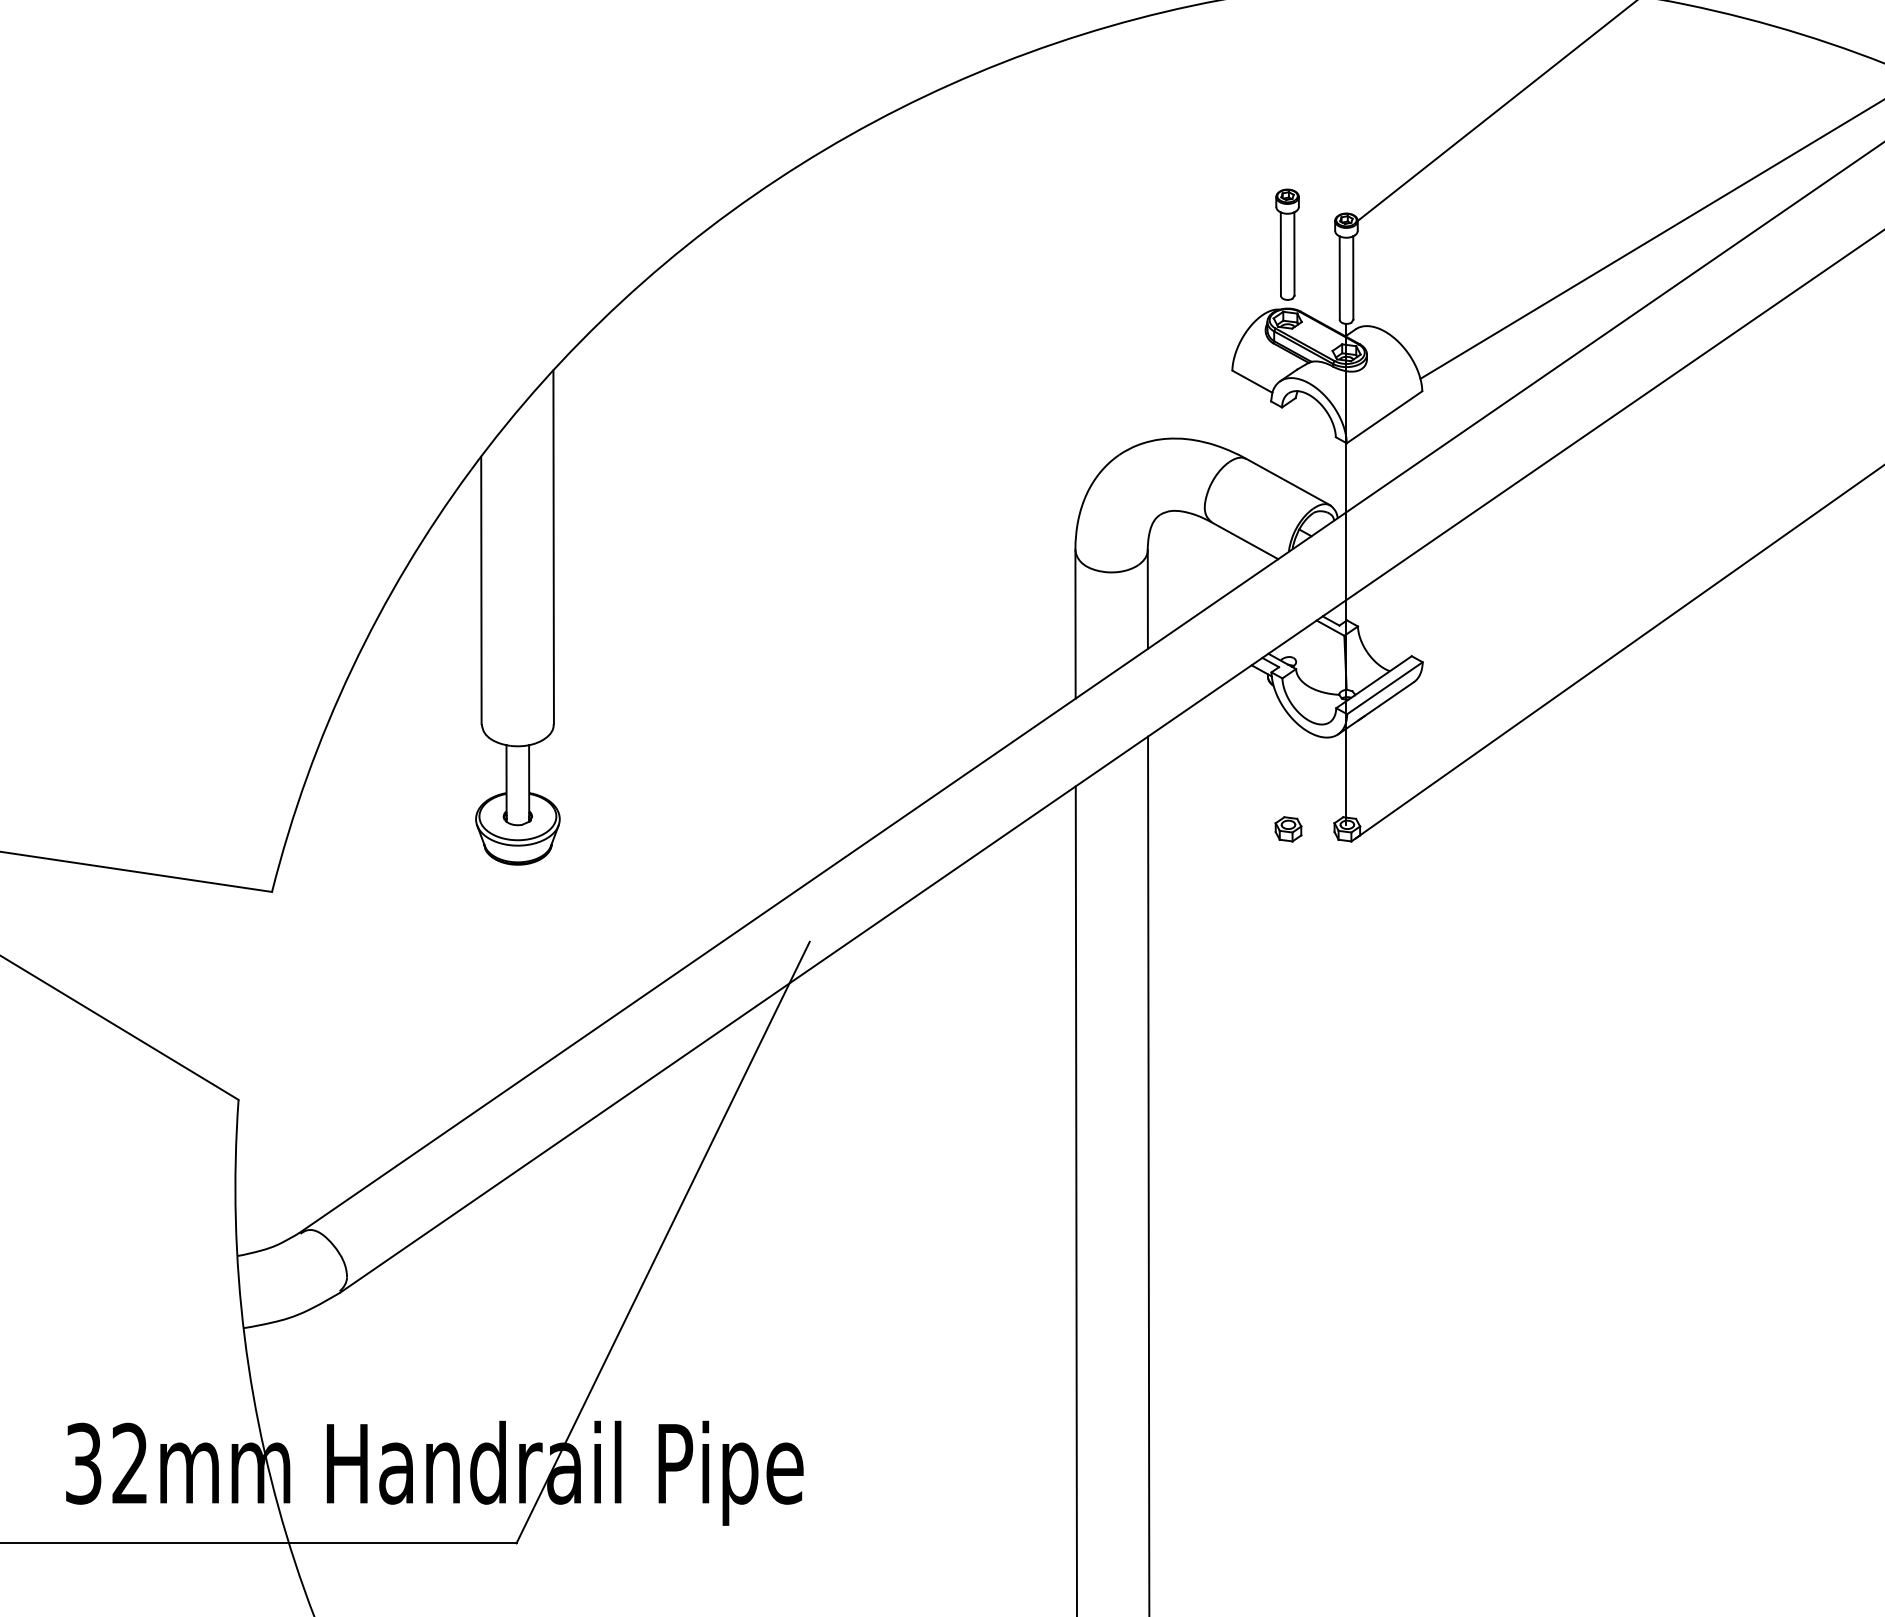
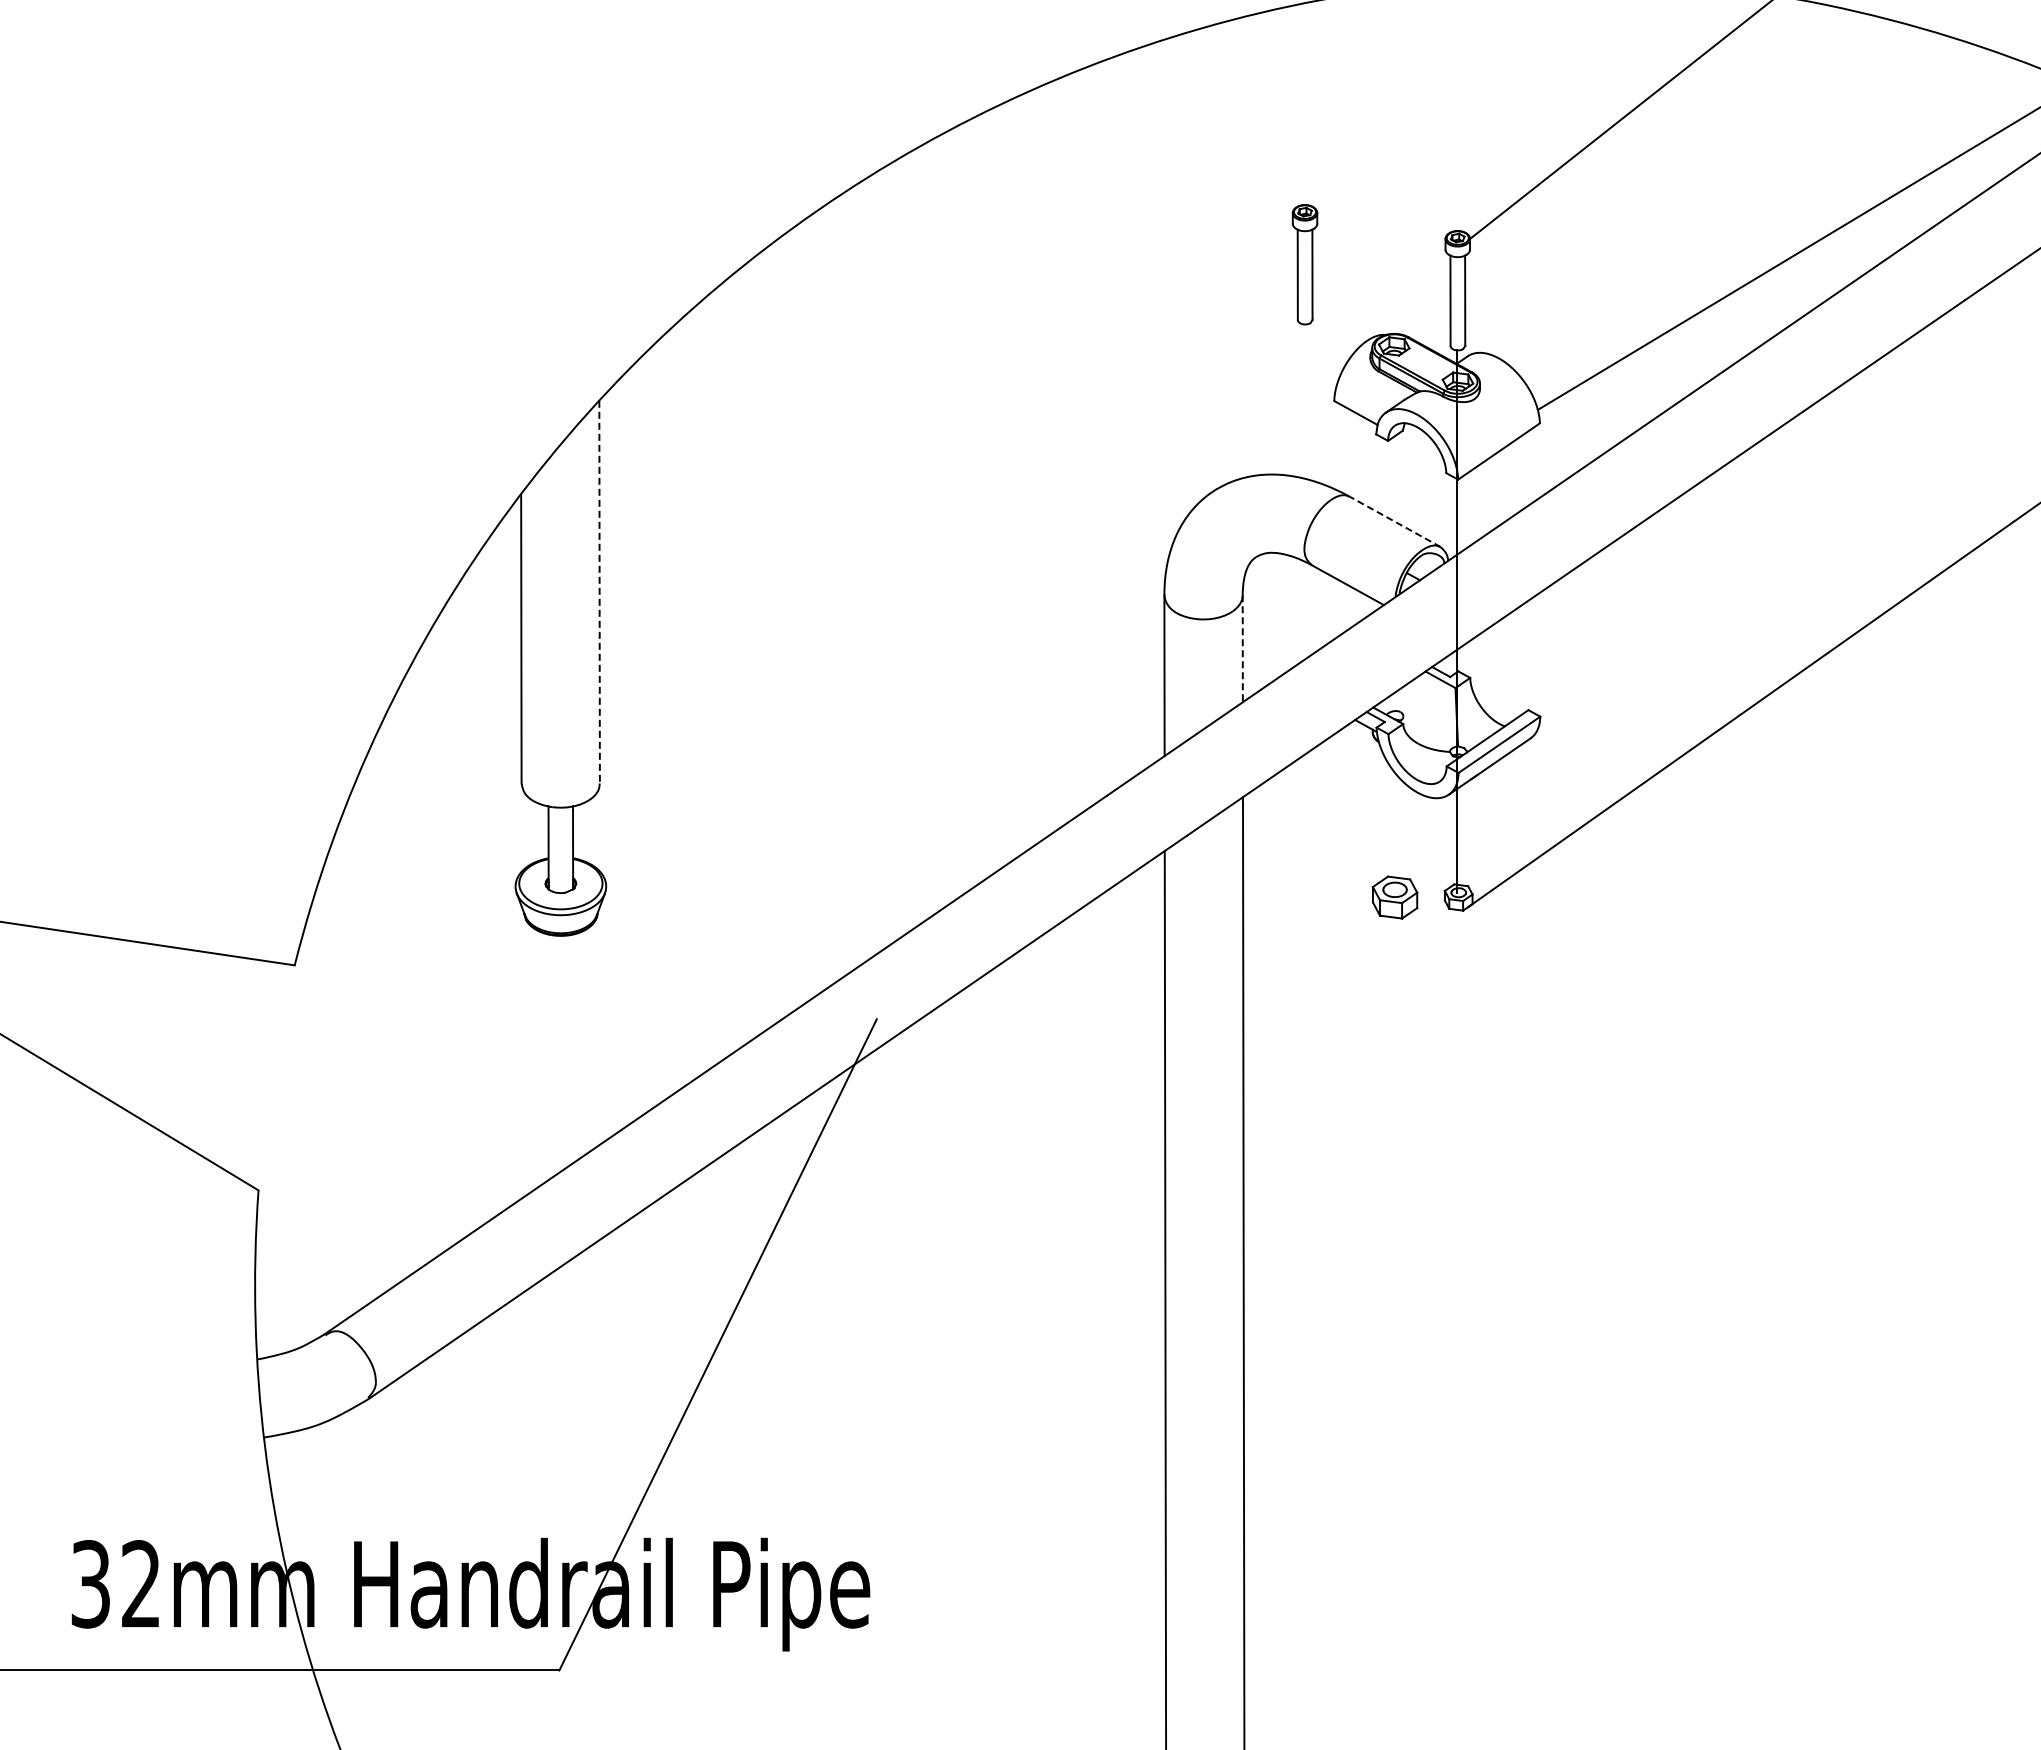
part: (1287, 244) -> (1304, 264), moved
line: (1288, 481) -> (1394, 521), solid -> dashed
line: (553, 547) -> (599, 592), solid -> dashed
line: (1147, 600) -> (1242, 649), solid -> dashed
part: (1288, 829) -> (1394, 897), size x1.6

